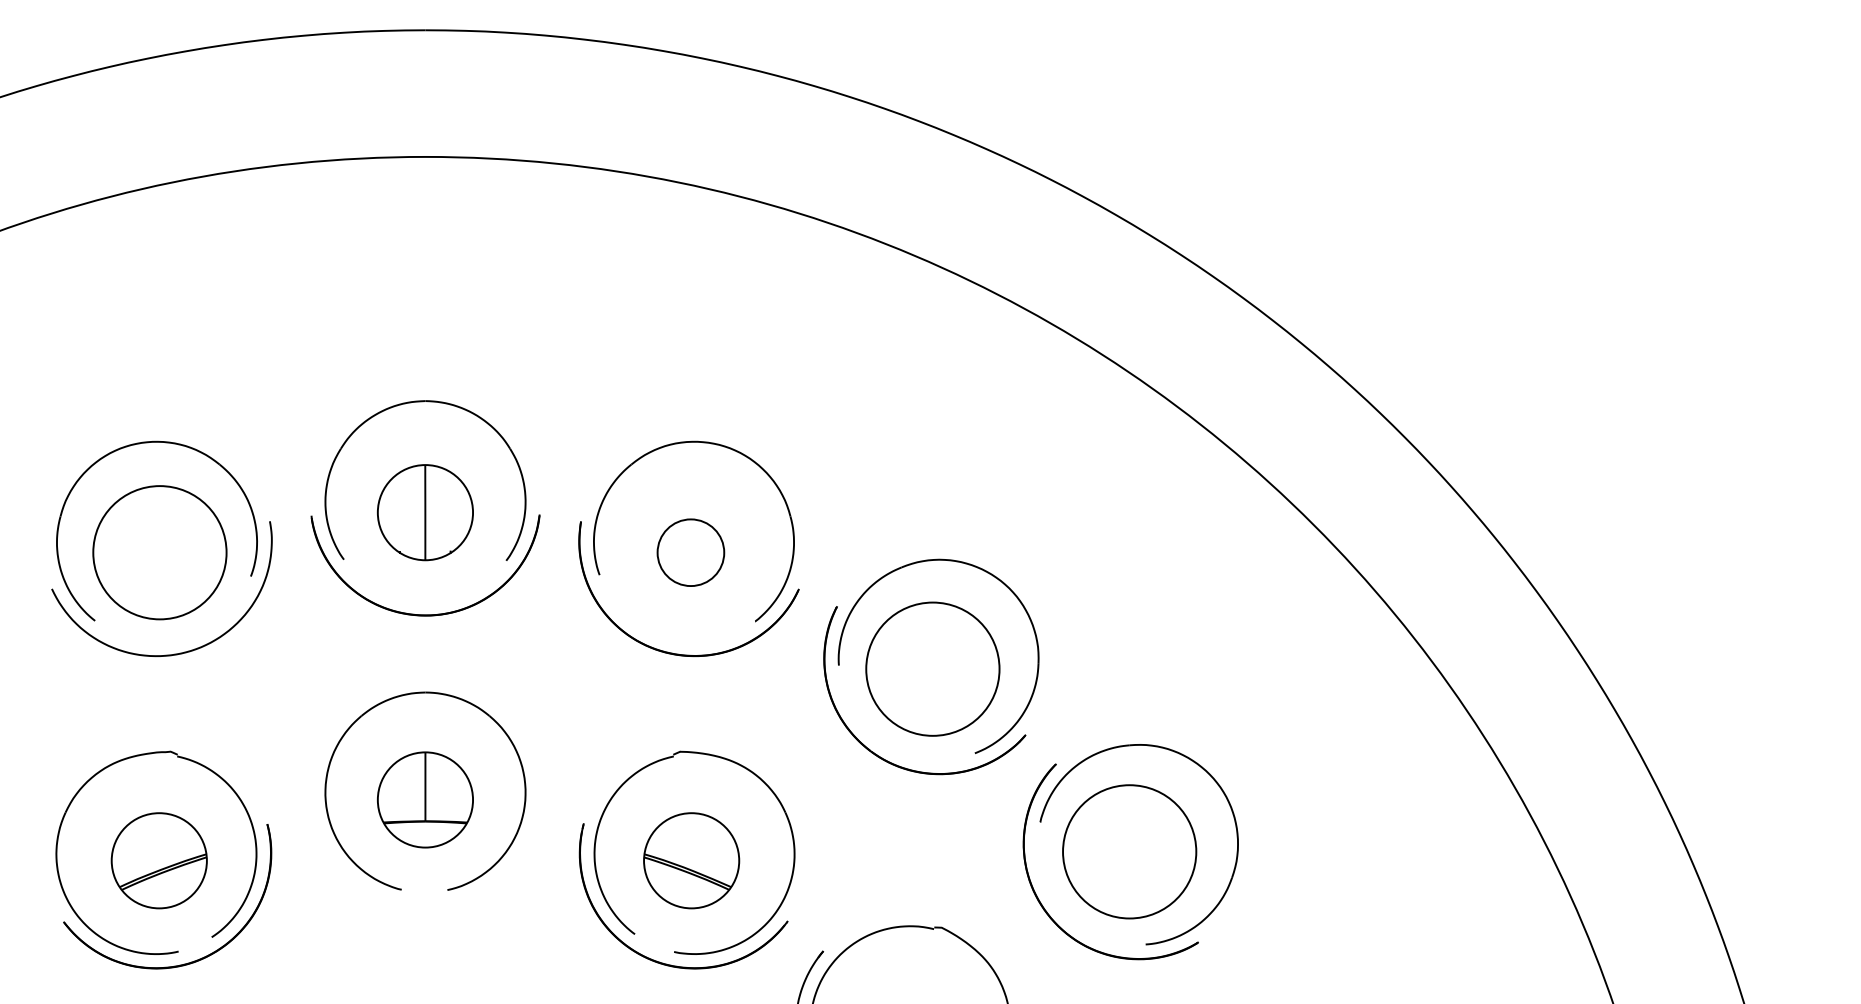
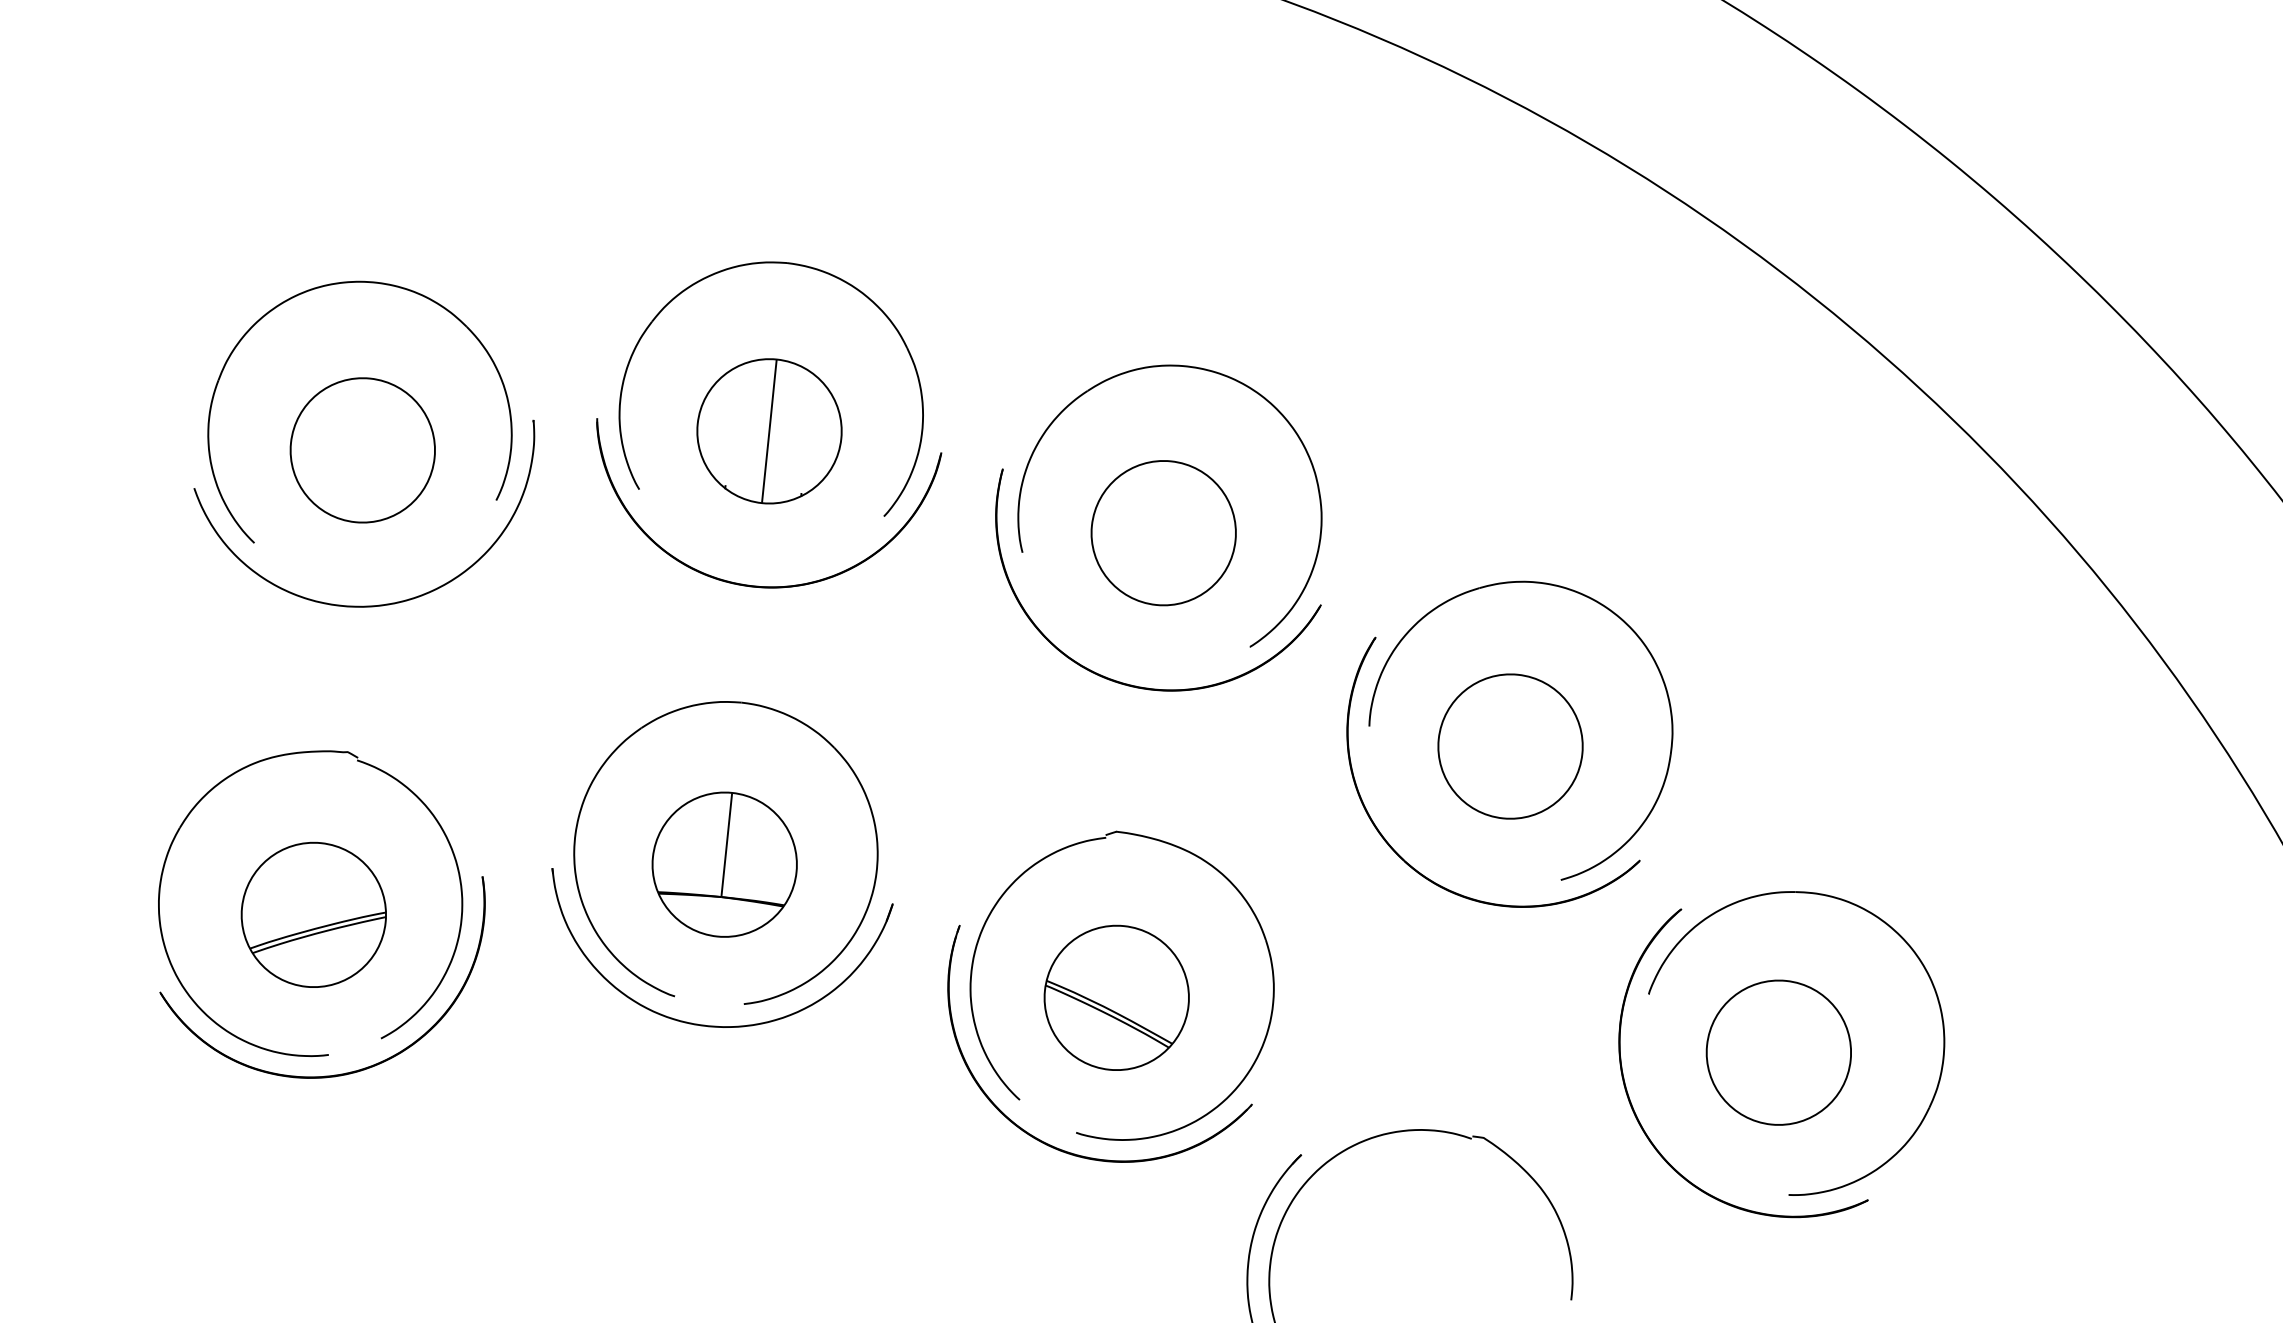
circle: (159, 552) -> (362, 449), size x0.71
circle: (690, 552) -> (1163, 532), size x1.43
circle: (932, 668) -> (1510, 745), size x0.71
circle: (1129, 851) -> (1778, 1052), size x0.71
part: (431, 905) -> (717, 1024), added

